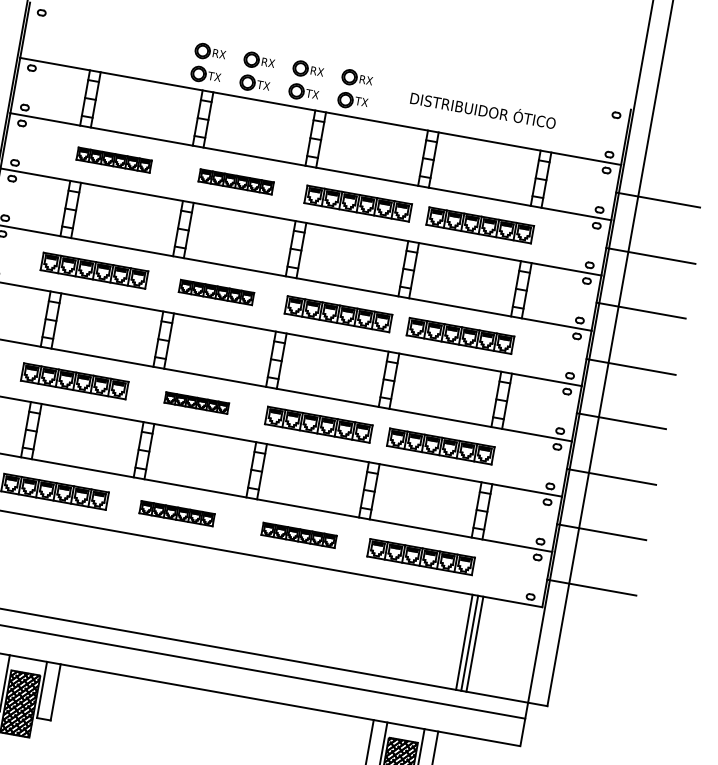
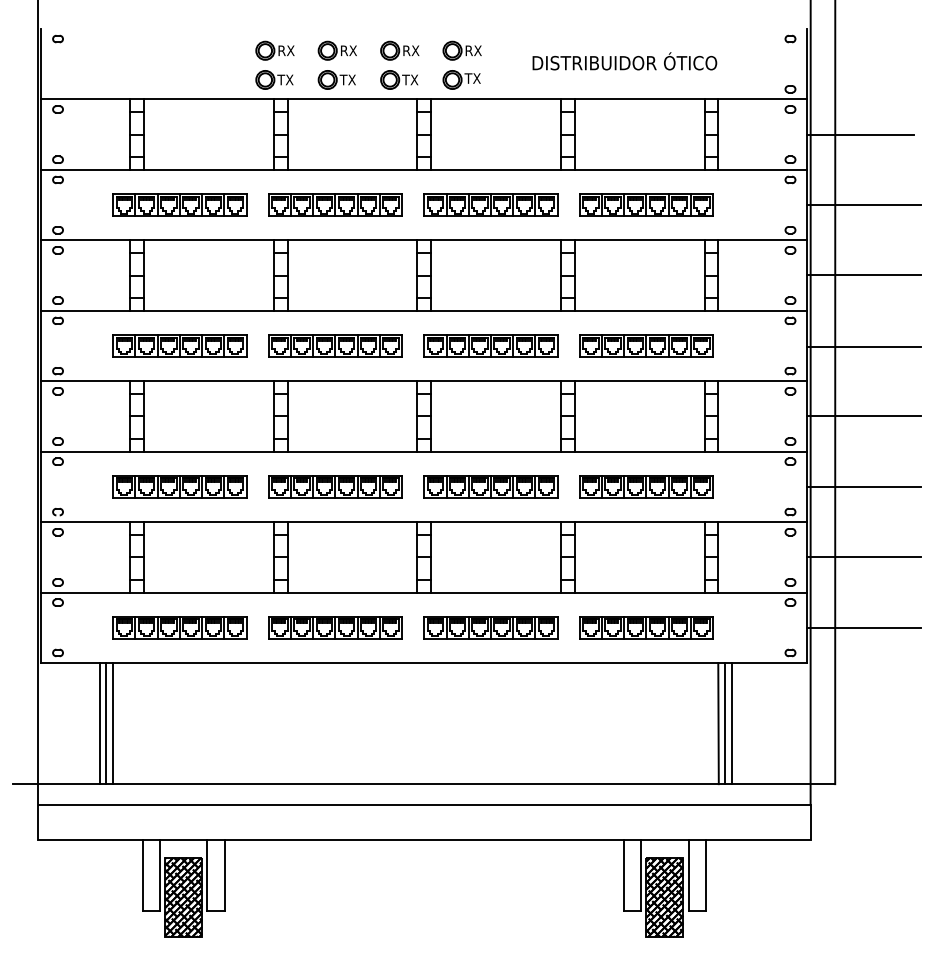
part: (113, 159) -> (179, 204), size x1.43
part: (236, 181) -> (335, 204), size x1.43
part: (216, 292) -> (335, 345), size x1.43
part: (196, 402) -> (335, 486), size x1.67
part: (177, 513) -> (335, 627), size x1.43
part: (298, 535) -> (490, 627), size x1.43

